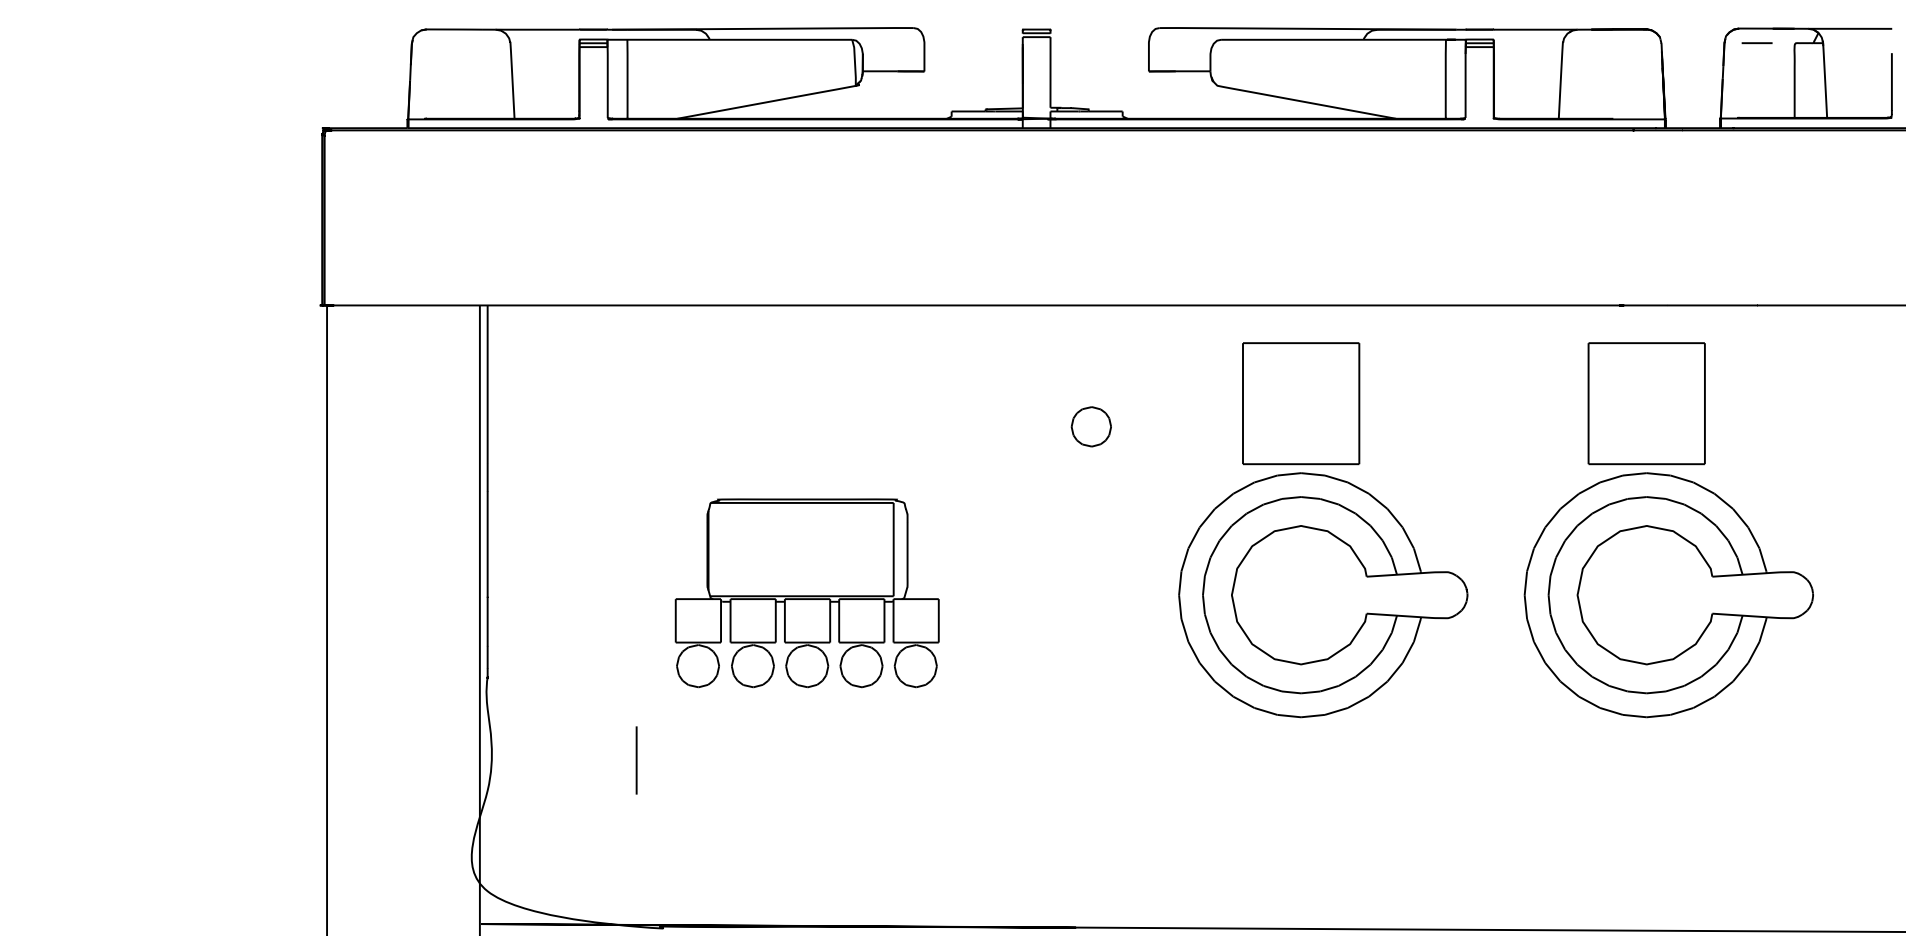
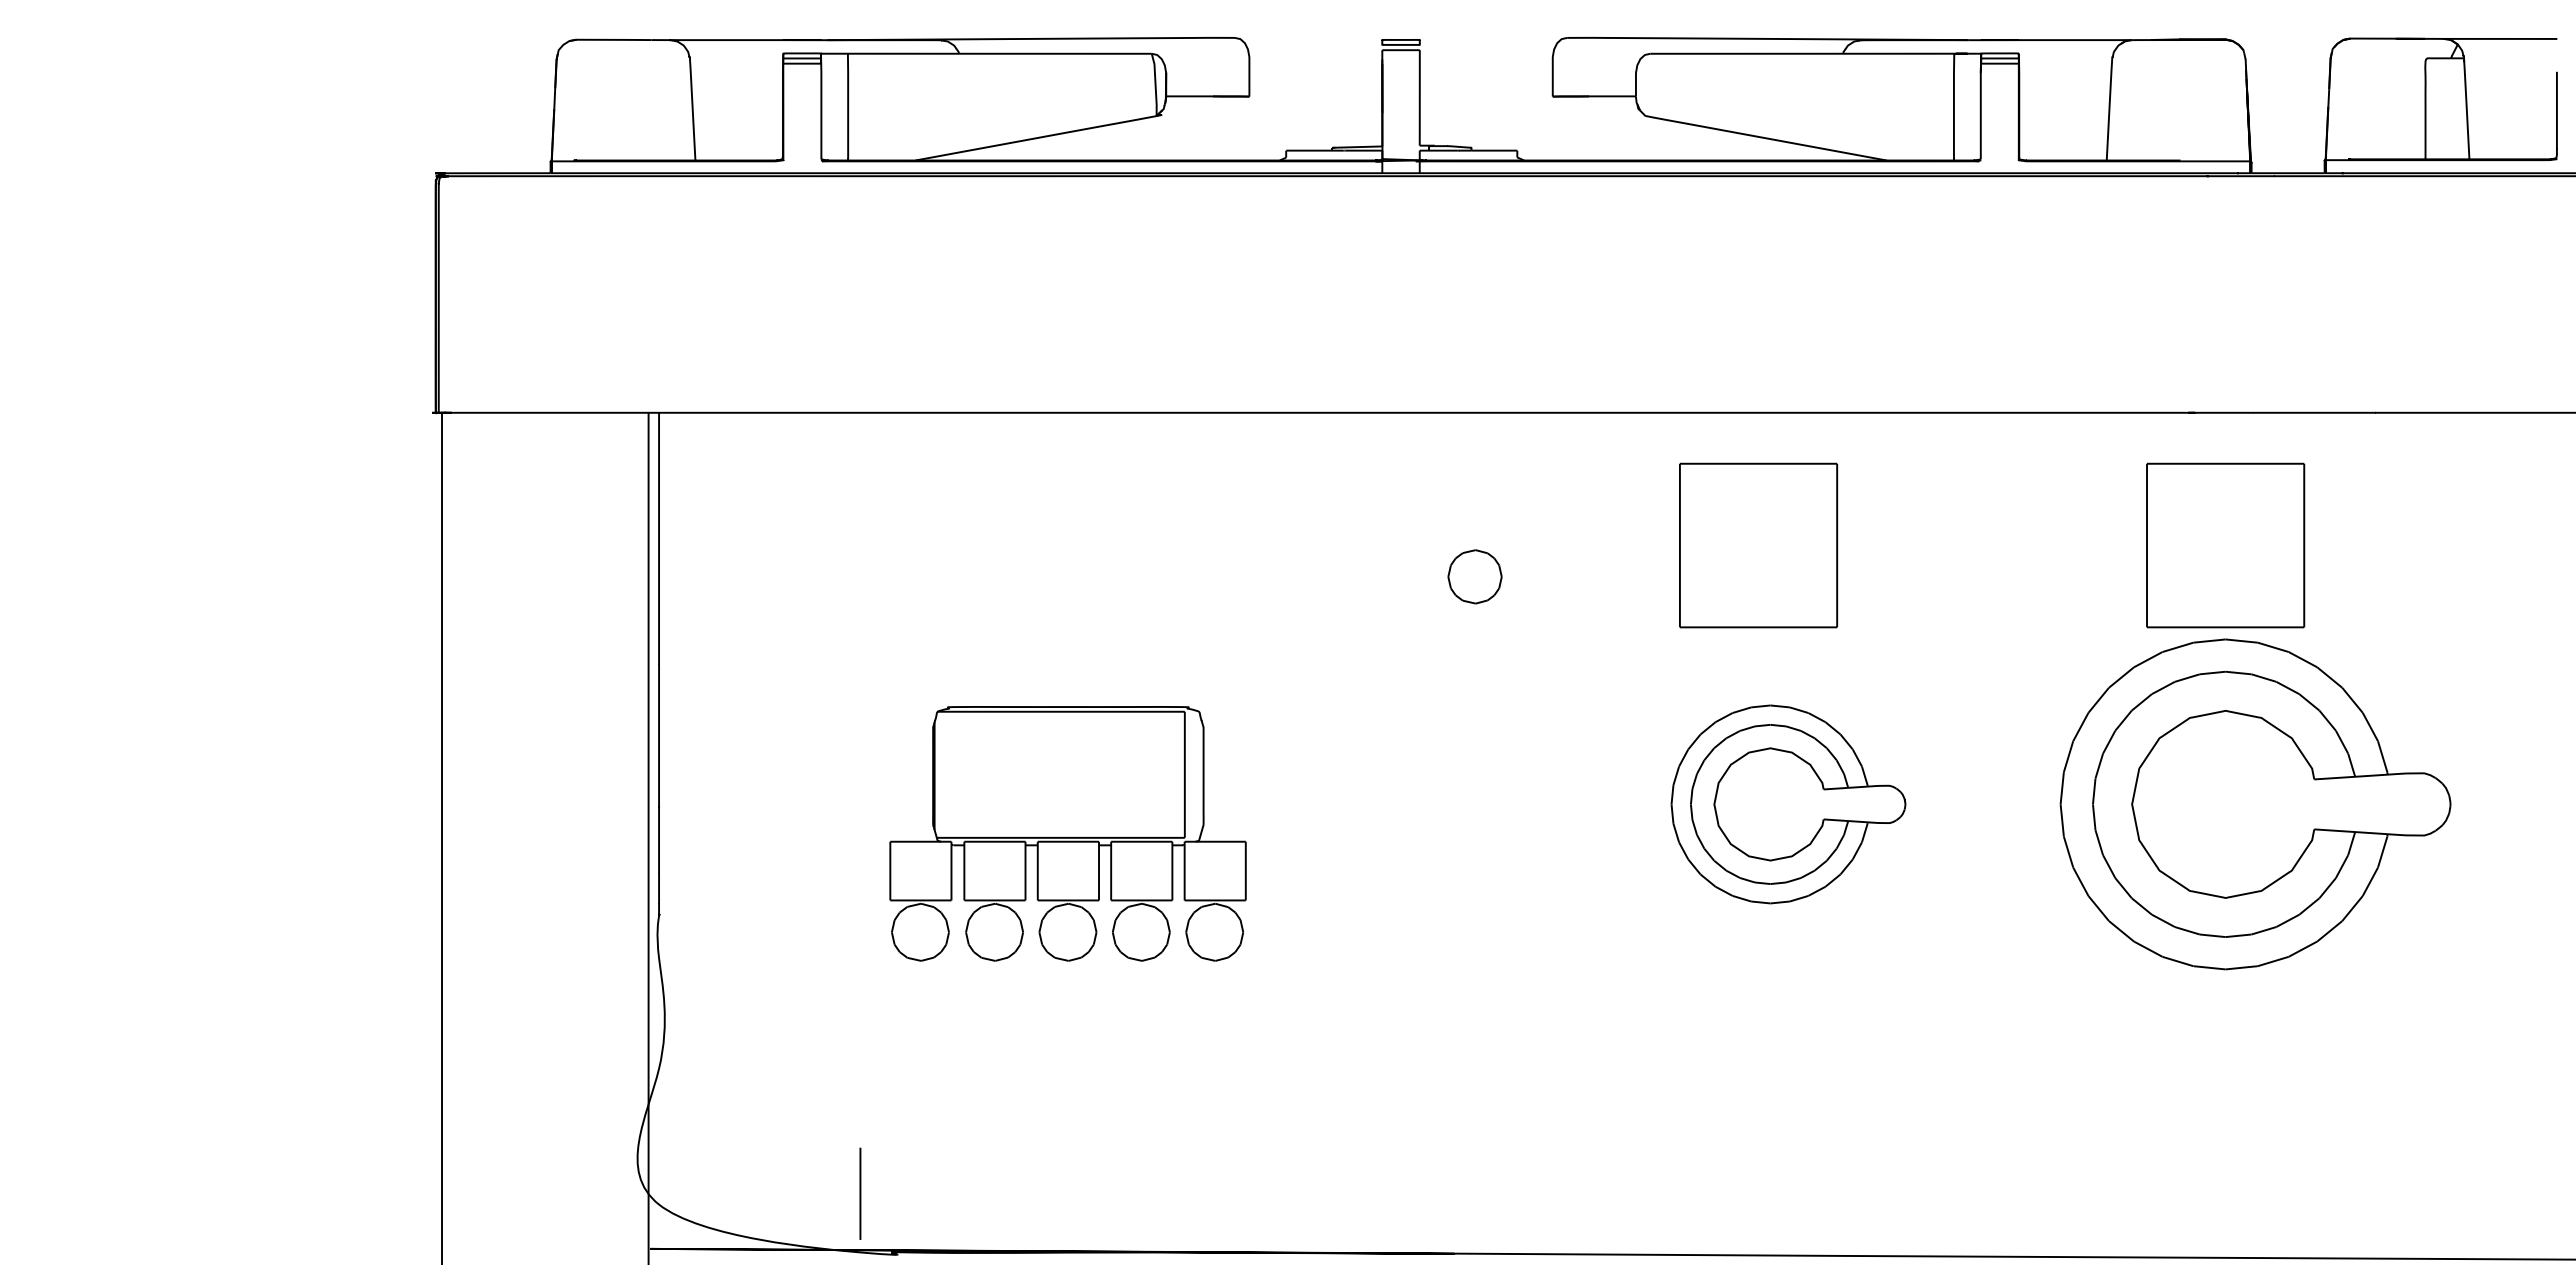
line: (1756, 43) -> (2374, 58), removed
part: (806, 593) -> (1067, 833), moved
part: (1323, 595) -> (1788, 804), size x0.6
line: (636, 760) -> (860, 1193), moved

